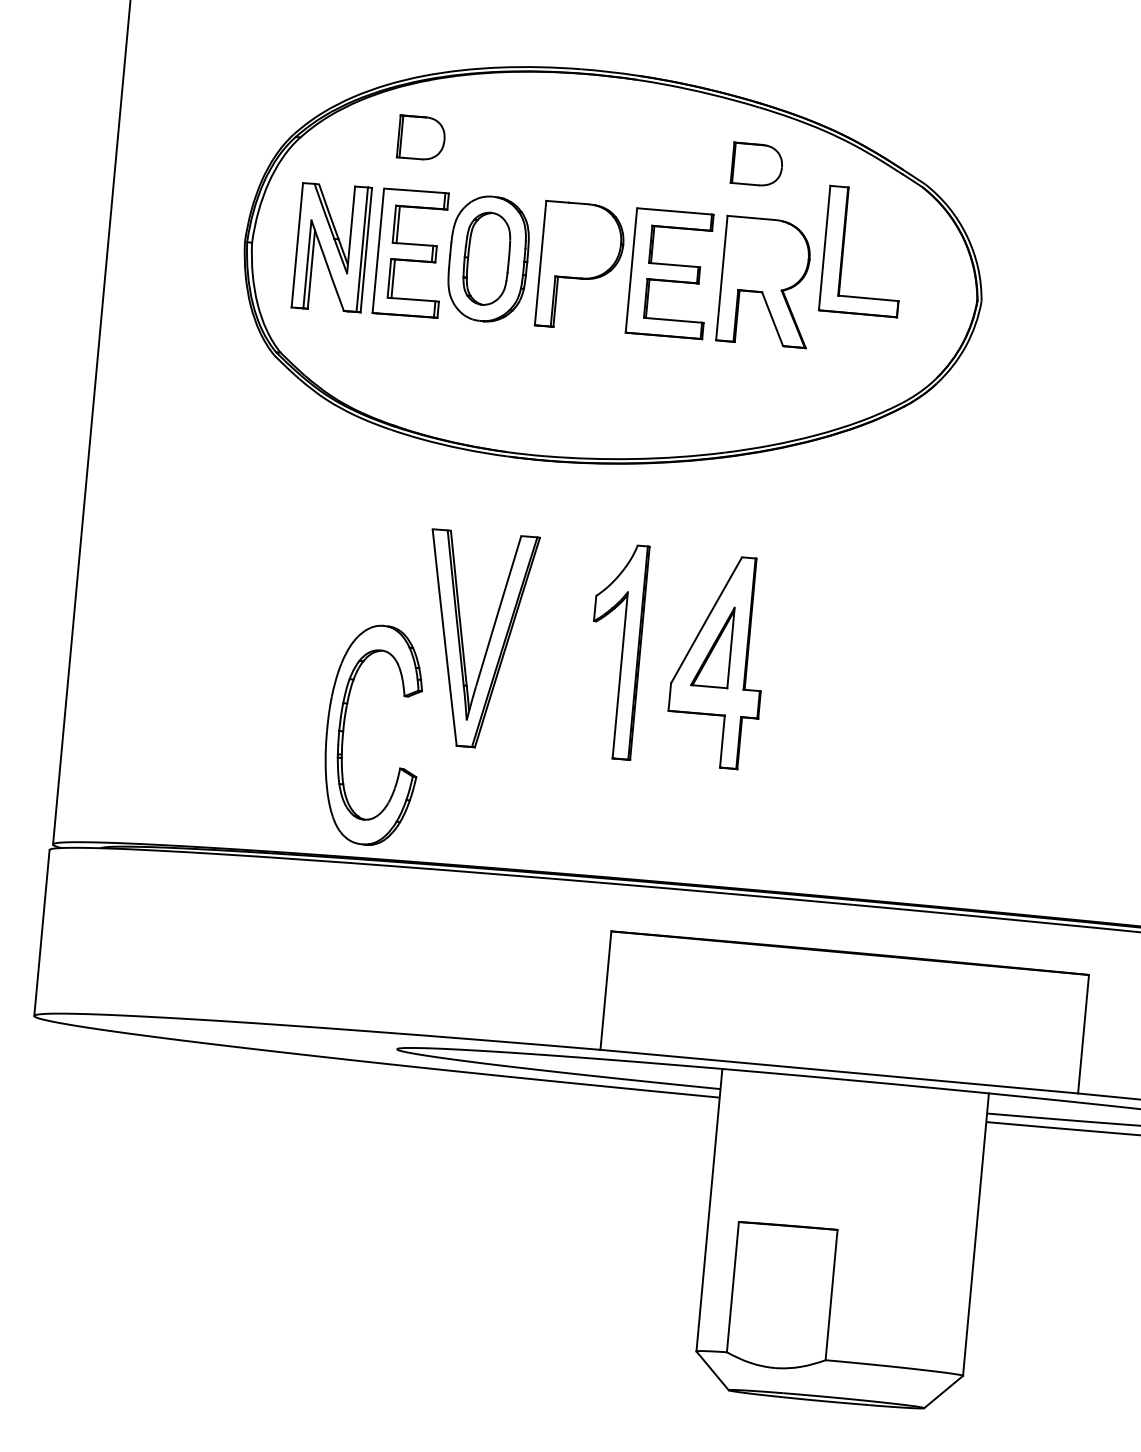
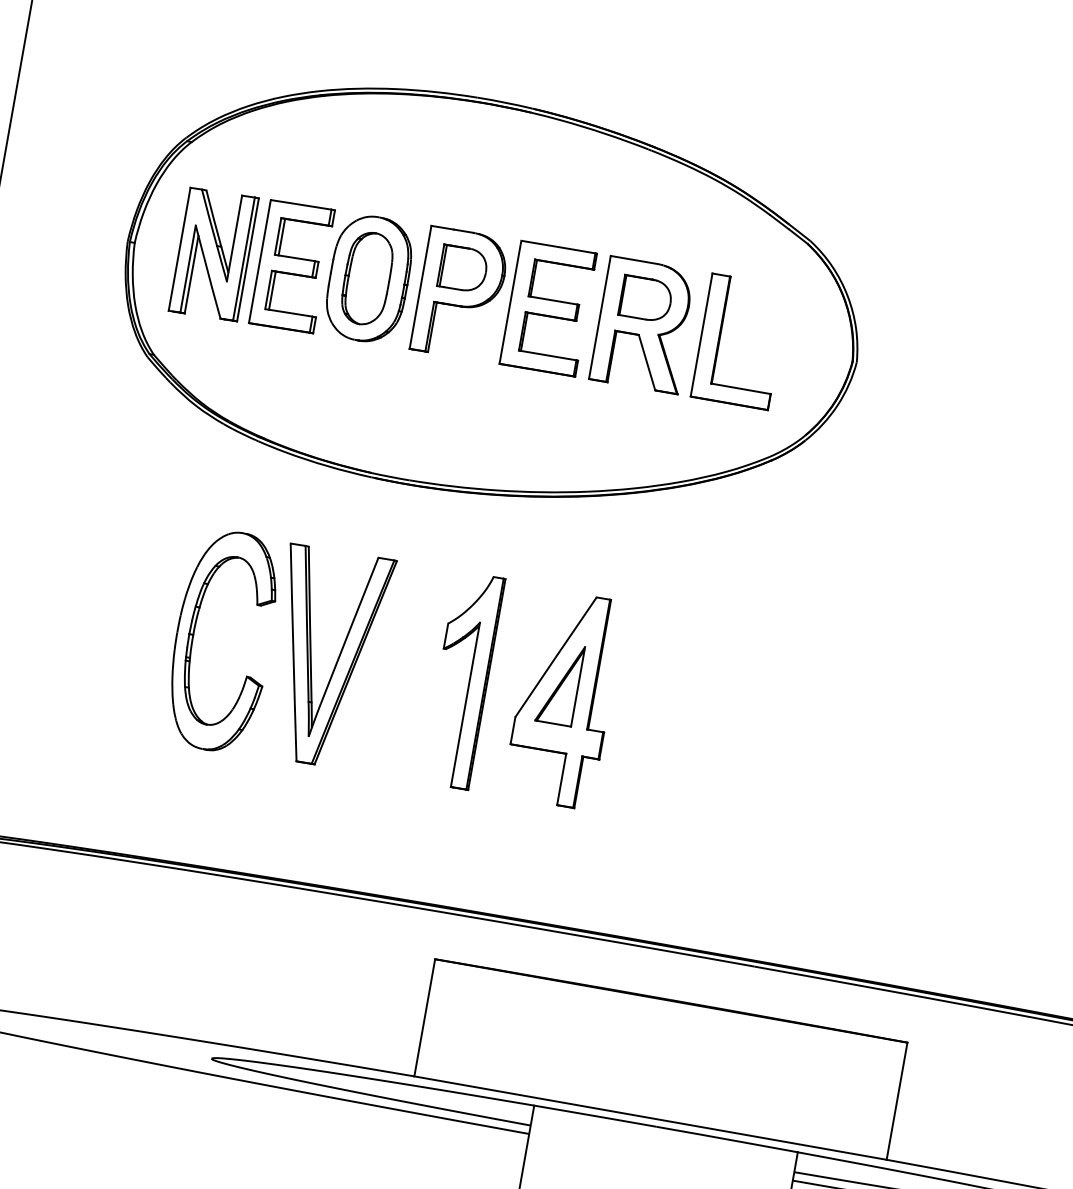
part: (420, 137) -> (462, 268), moved
part: (755, 163) -> (644, 297), moved
part: (844, 248) -> (721, 337), moved
part: (344, 732) -> (194, 636), moved

